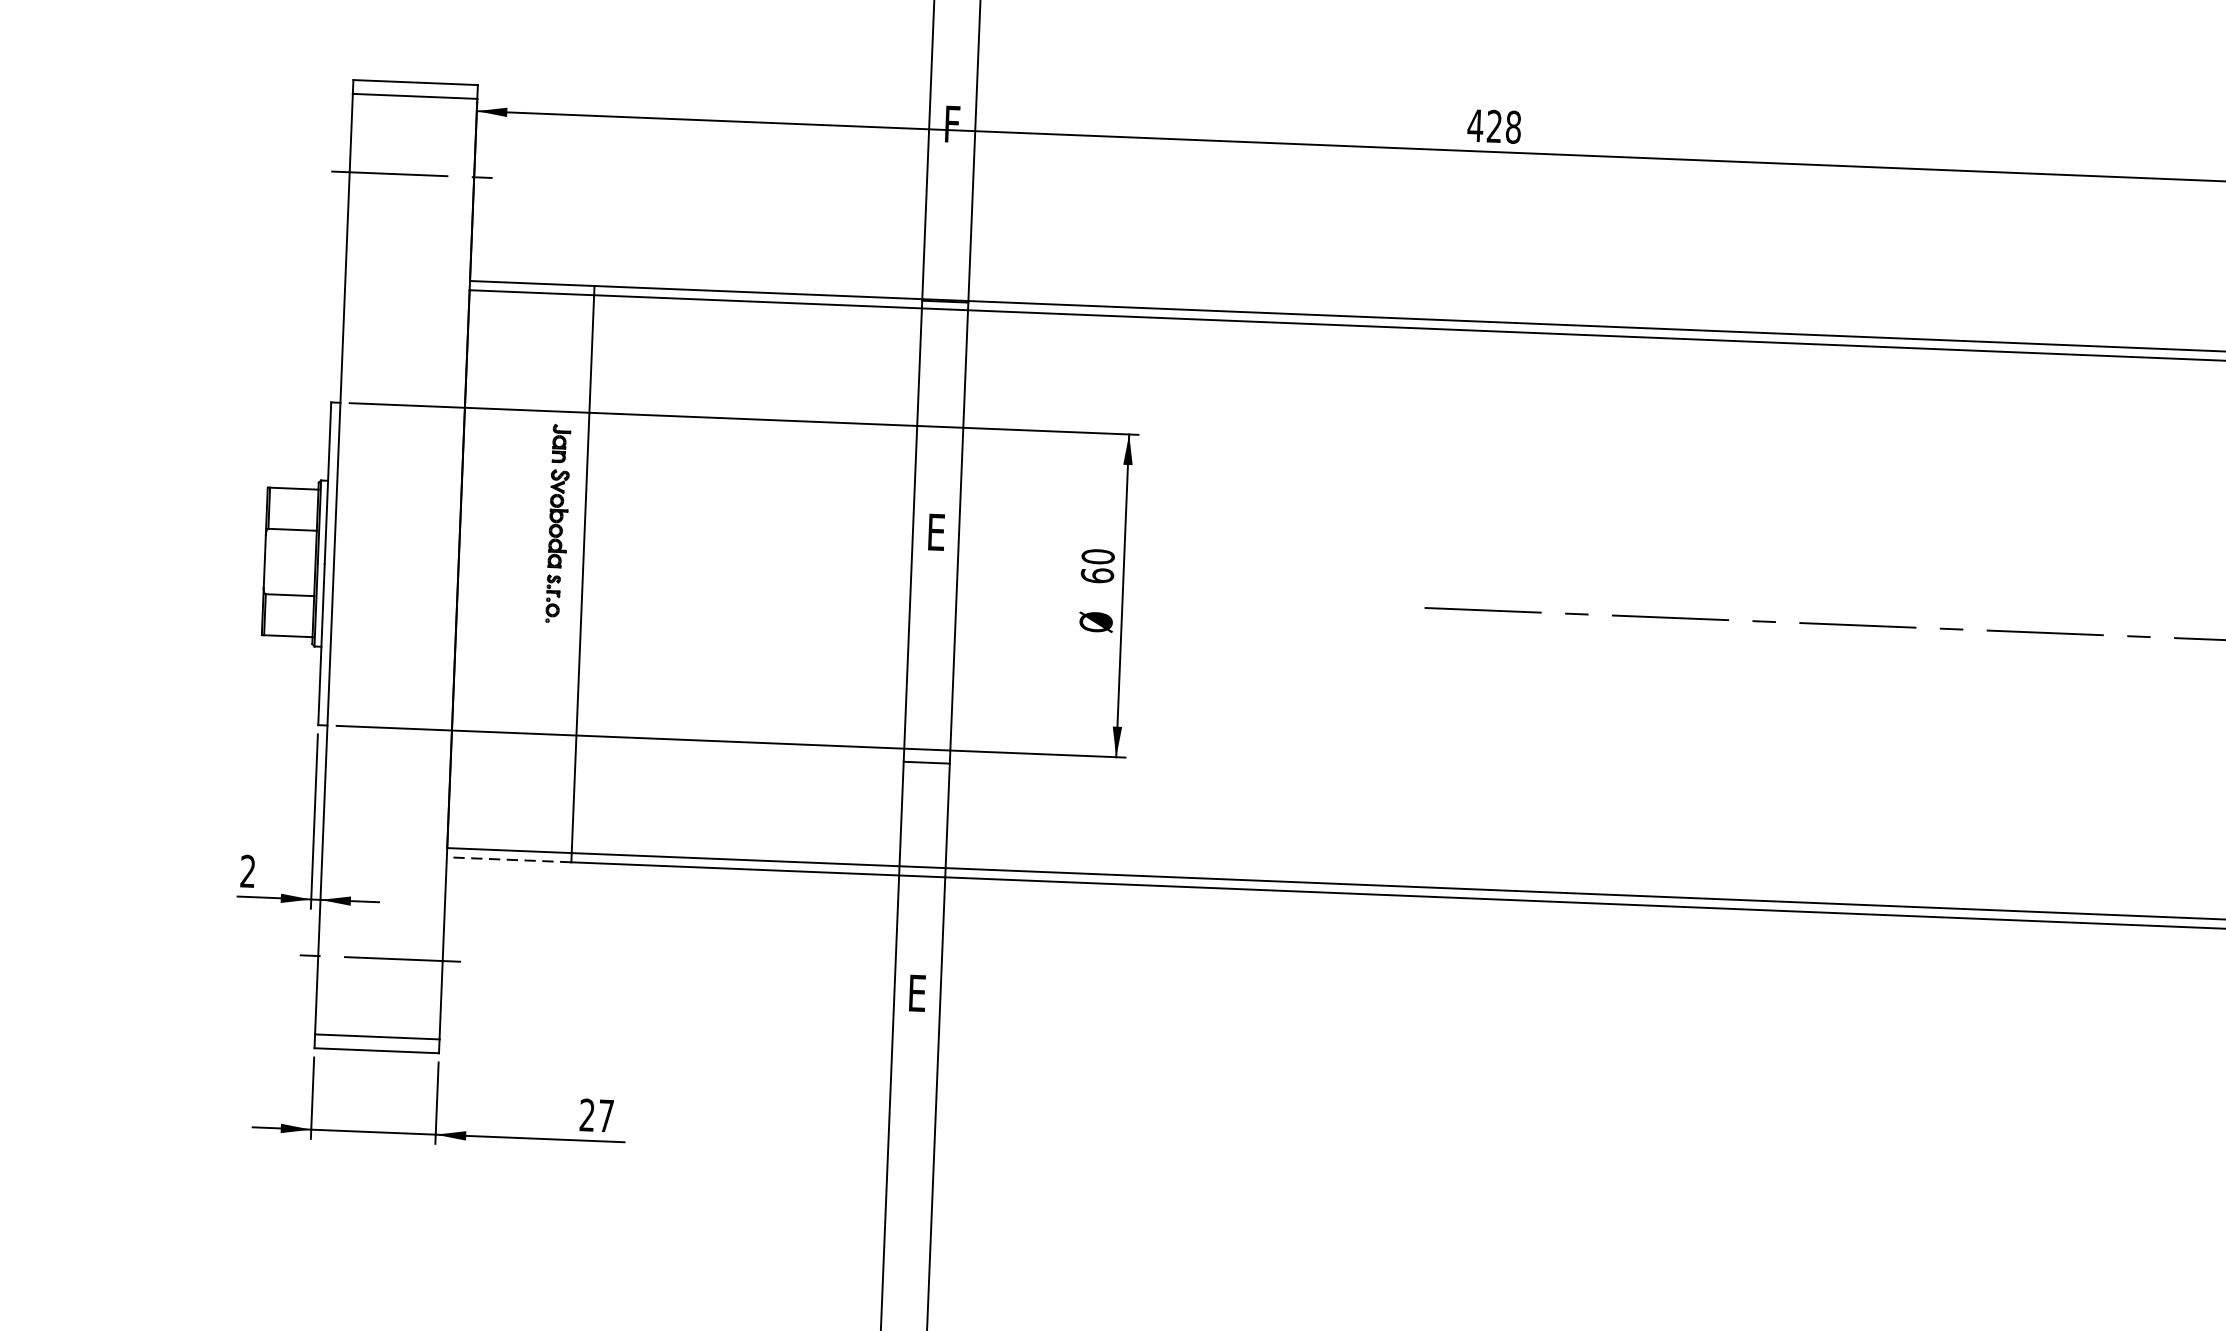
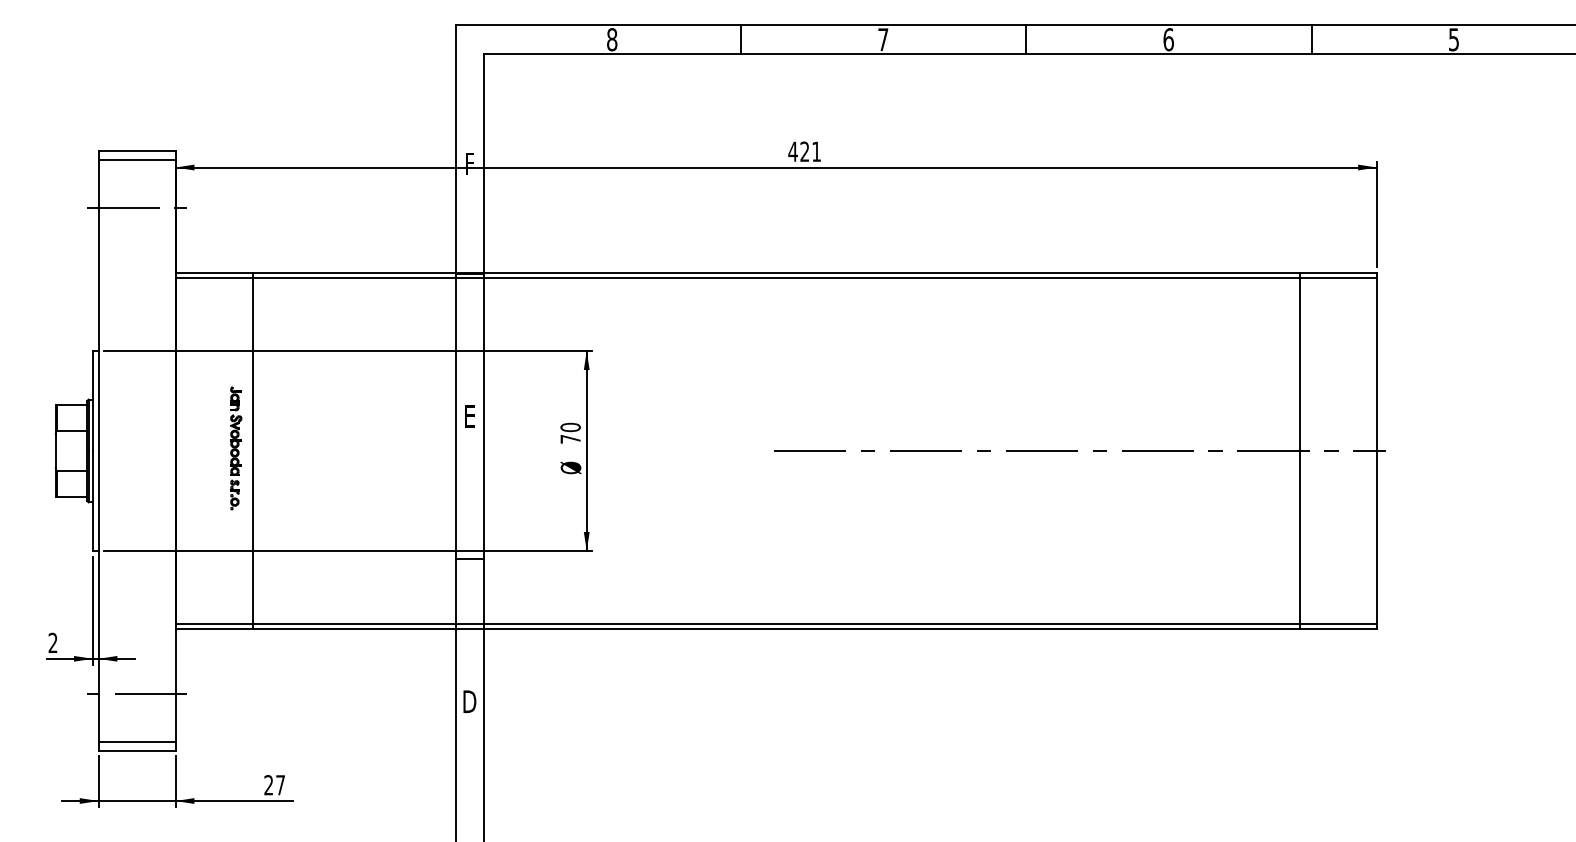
text: (1513, 126) -> (816, 151), 428 -> 421
part: (558, 523) -> (236, 448), moved
text: (1097, 574) -> (570, 438), 60 -> 70
line: (509, 860) -> (214, 629), dashed -> solid
text: (917, 992) -> (469, 701), E -> D

